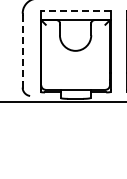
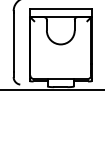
line: (75, 10) -> (60, 8), dashed -> solid
line: (22, 48) -> (13, 42), dashed -> solid

